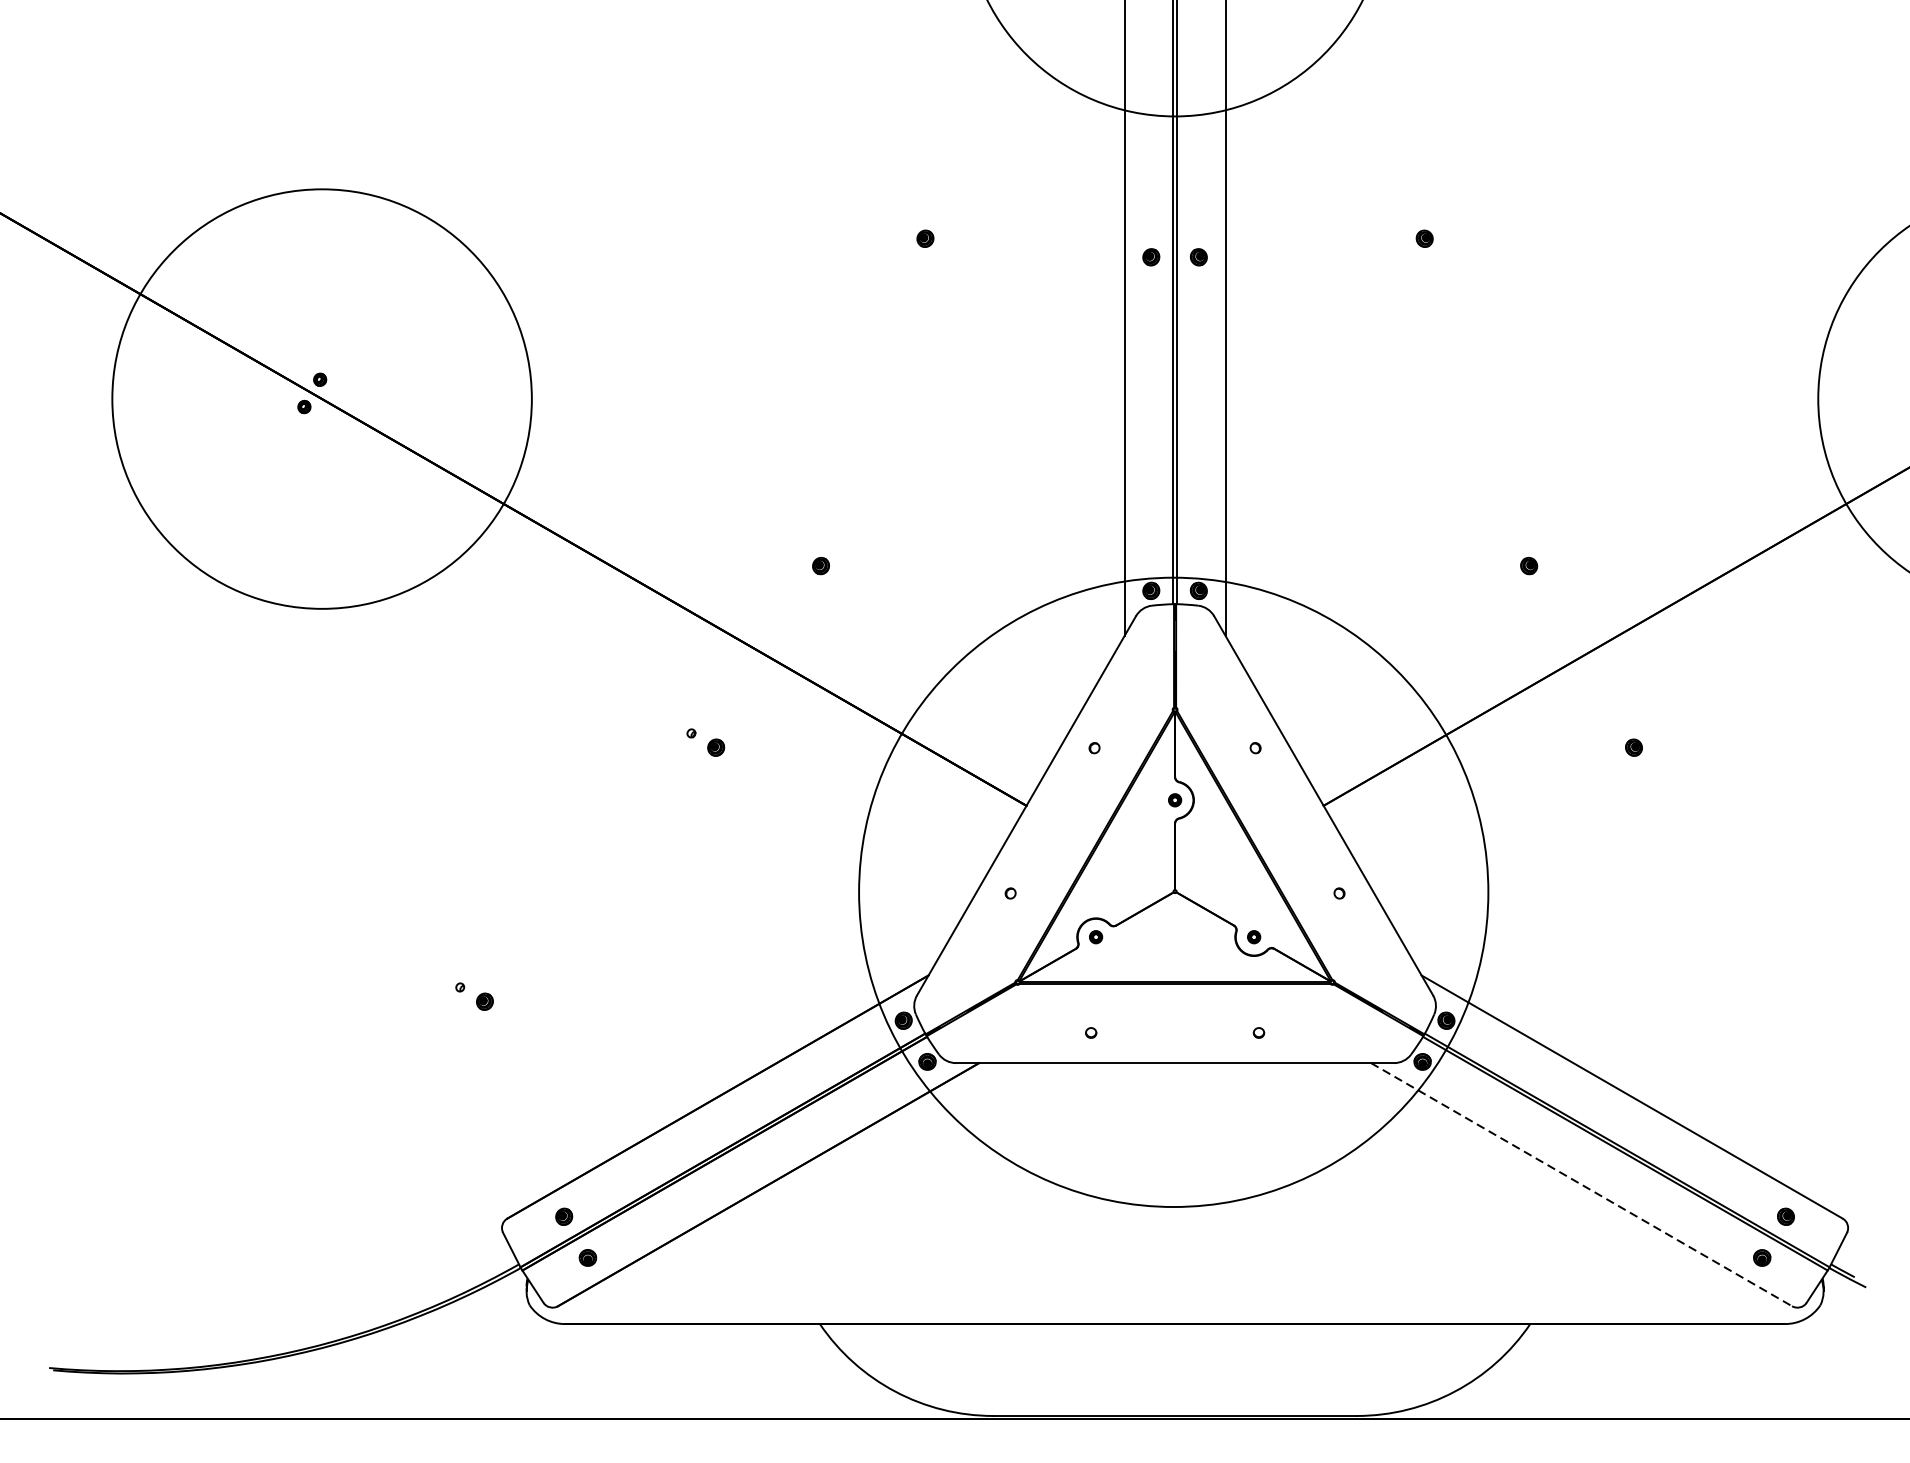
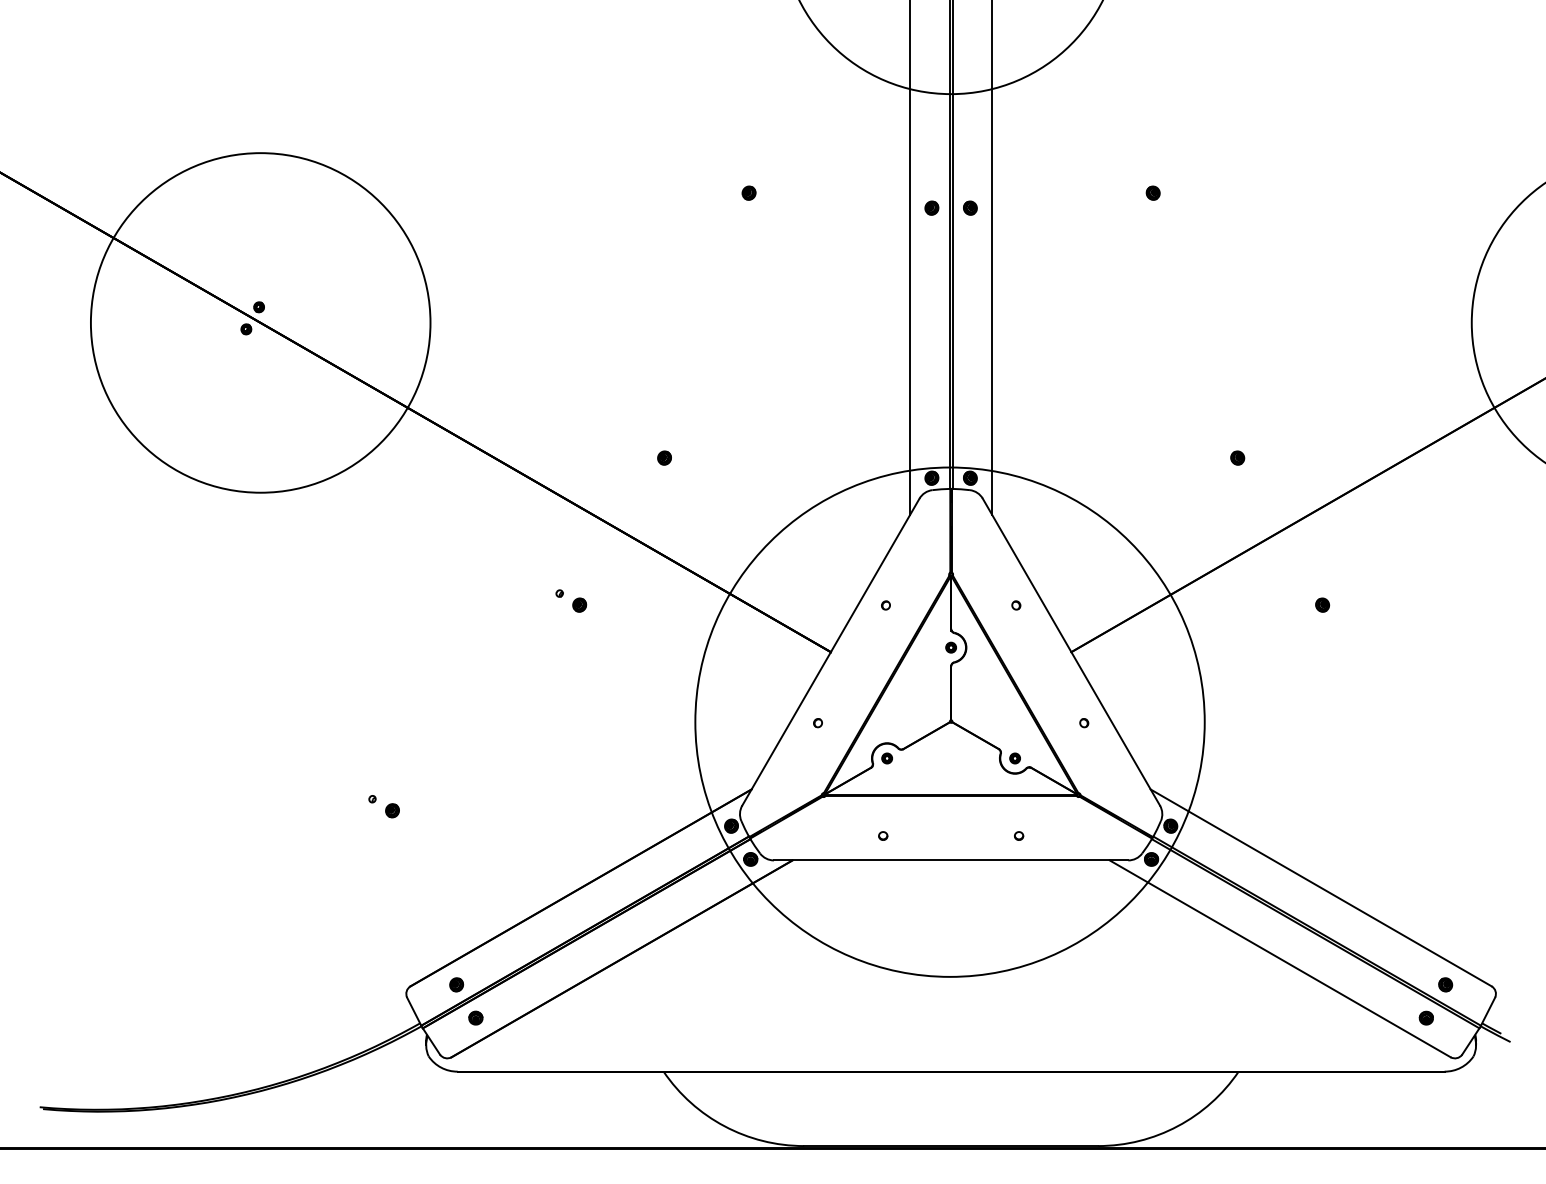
line: (1581, 1184) -> (1280, 958), dashed -> solid

